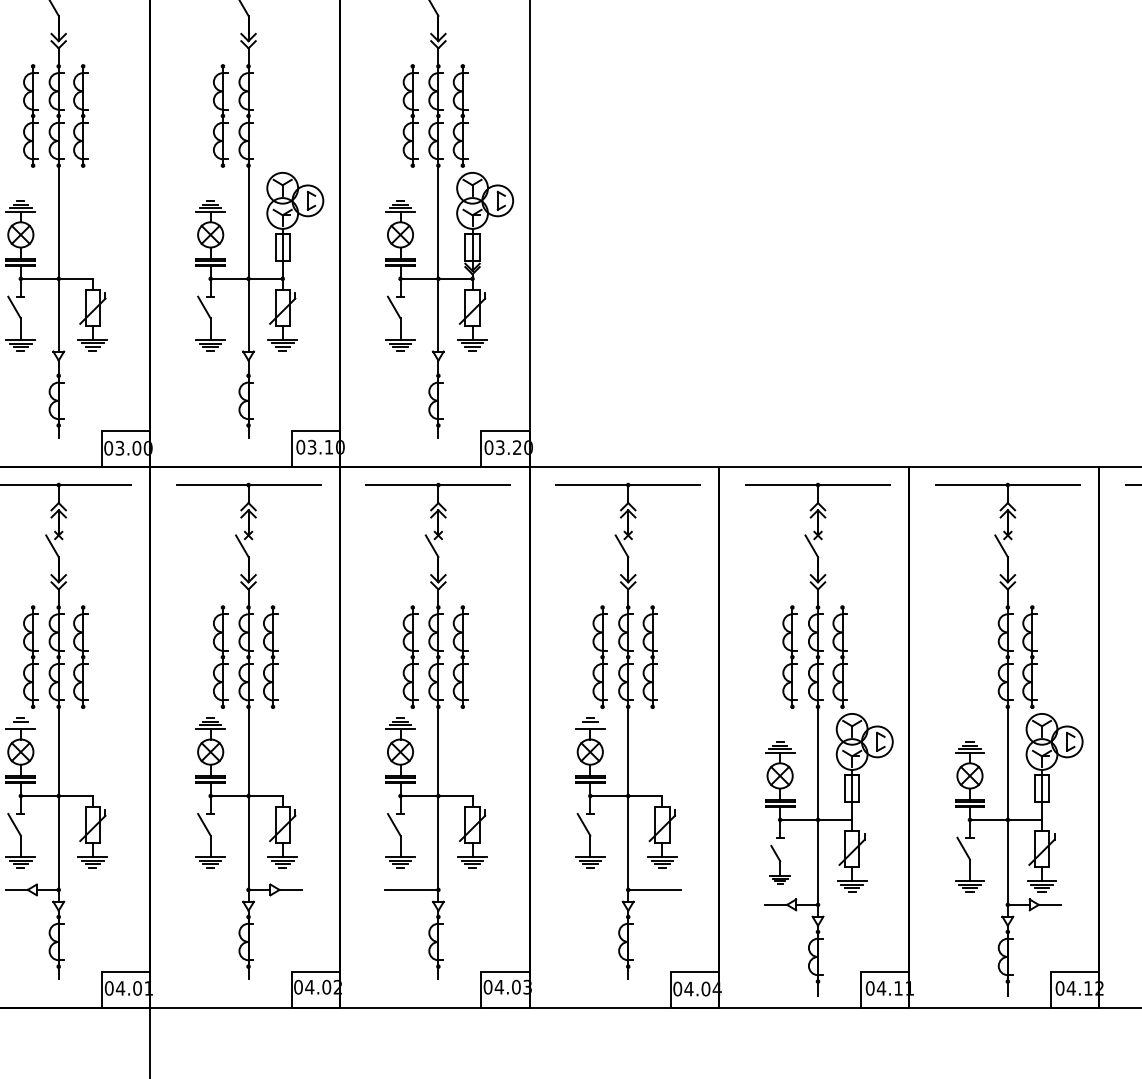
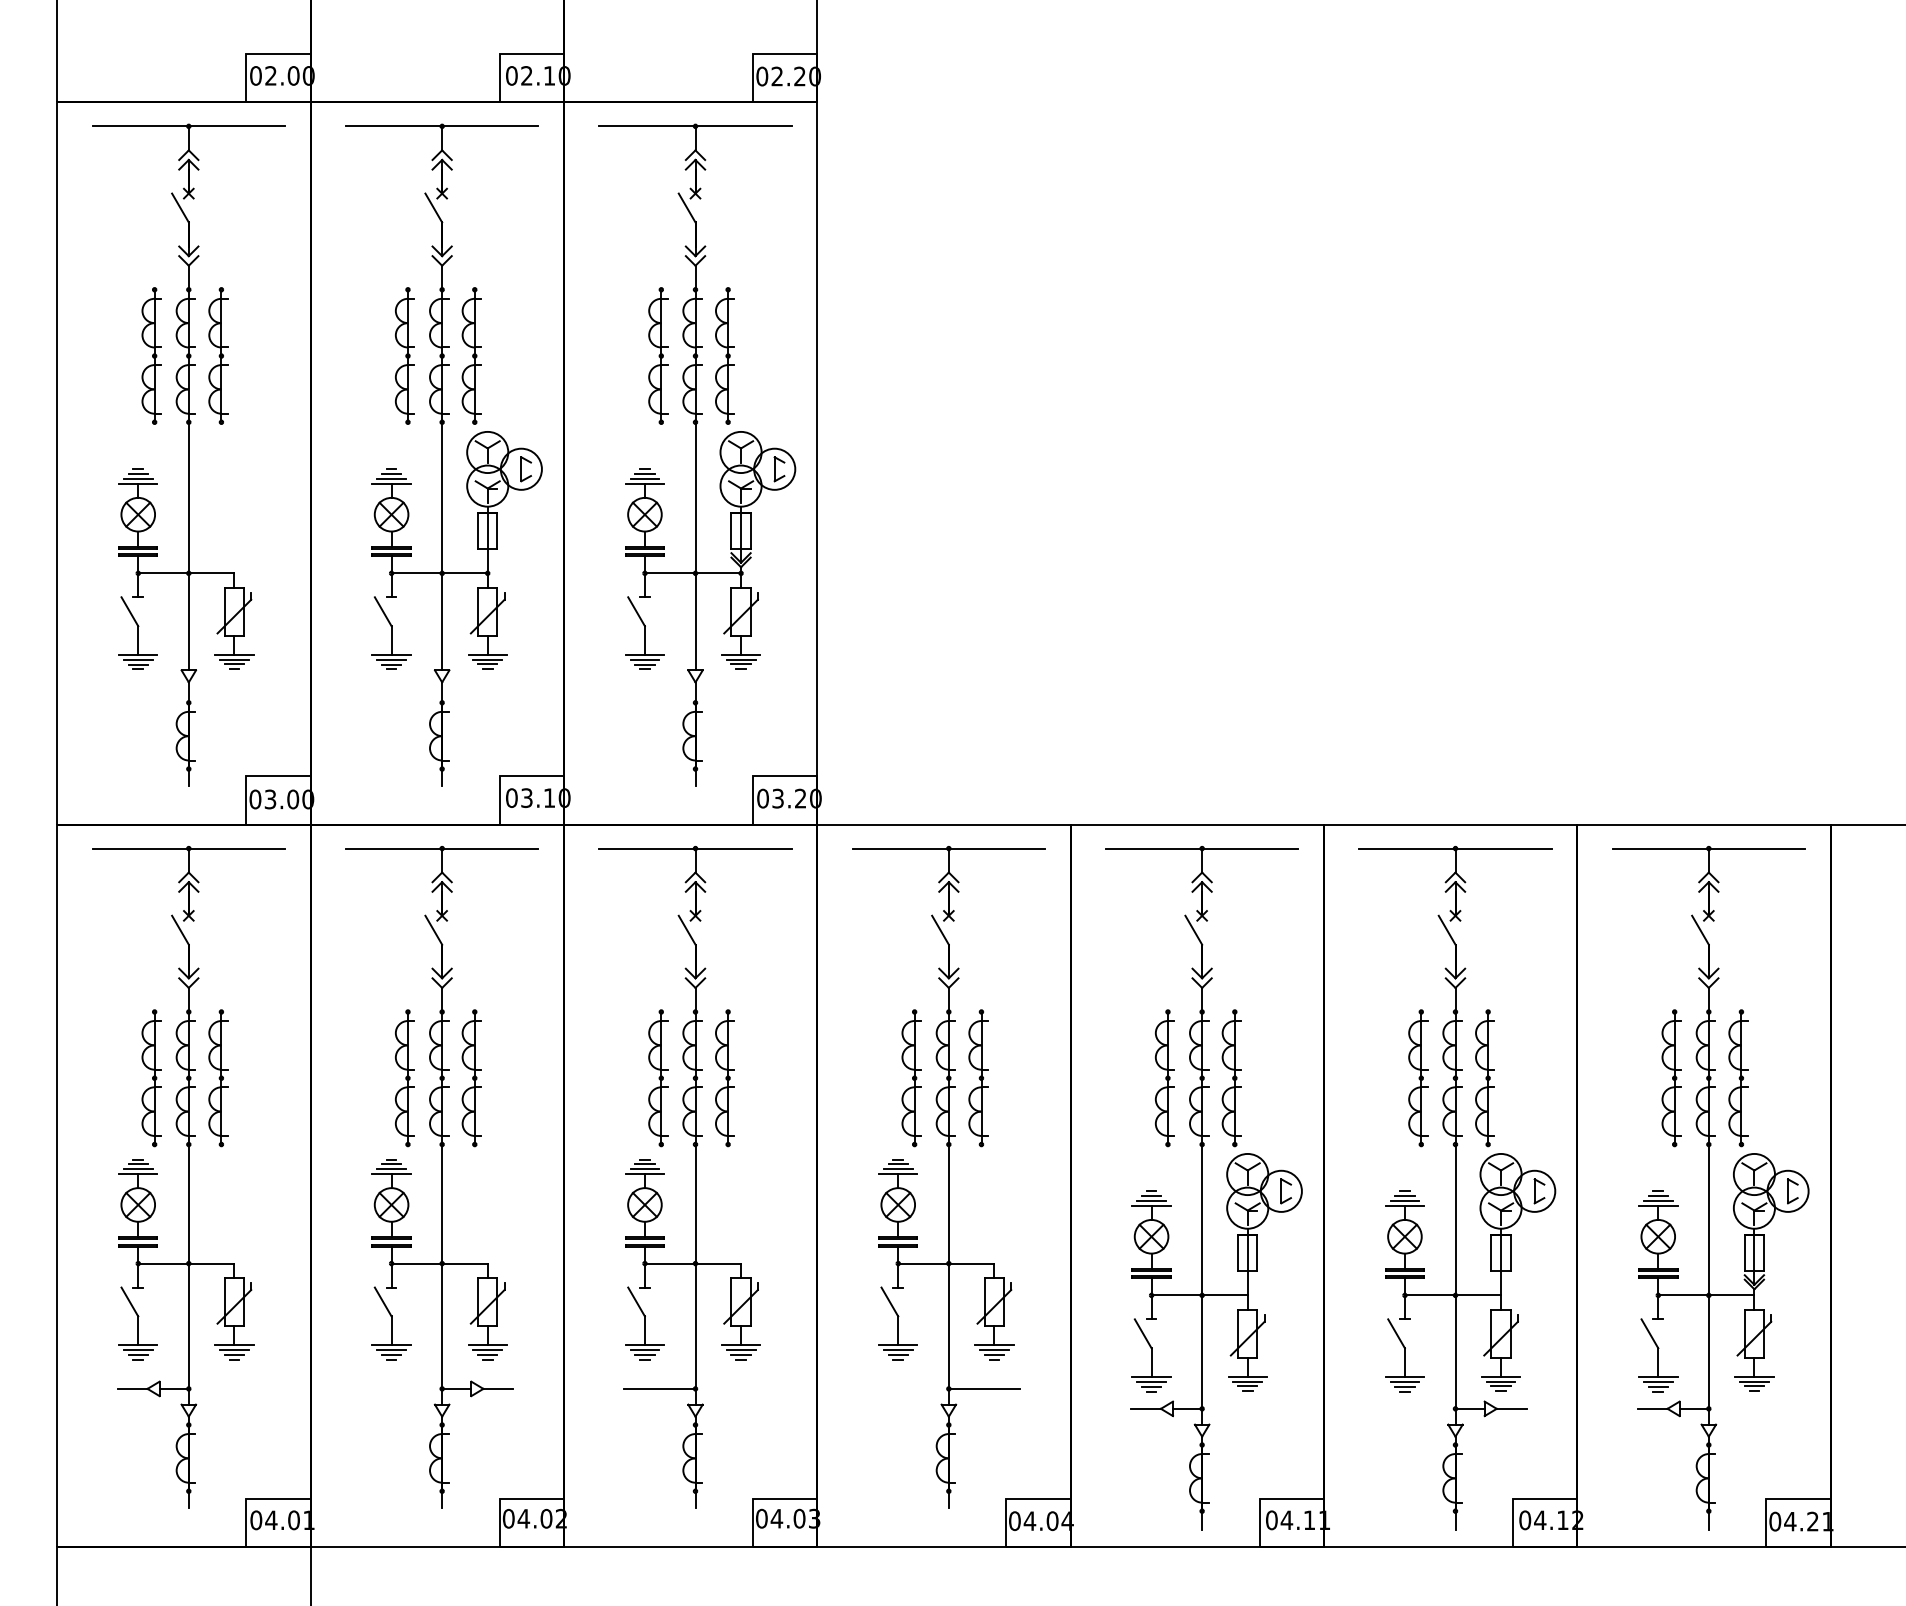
part: (270, 115) -> (471, 355), added
part: (980, 657) -> (1418, 1078), added
line: (20, 725) -> (137, 1169), added
line: (589, 725) -> (897, 1169), added
part: (780, 864) -> (1151, 1355), size x1.43

